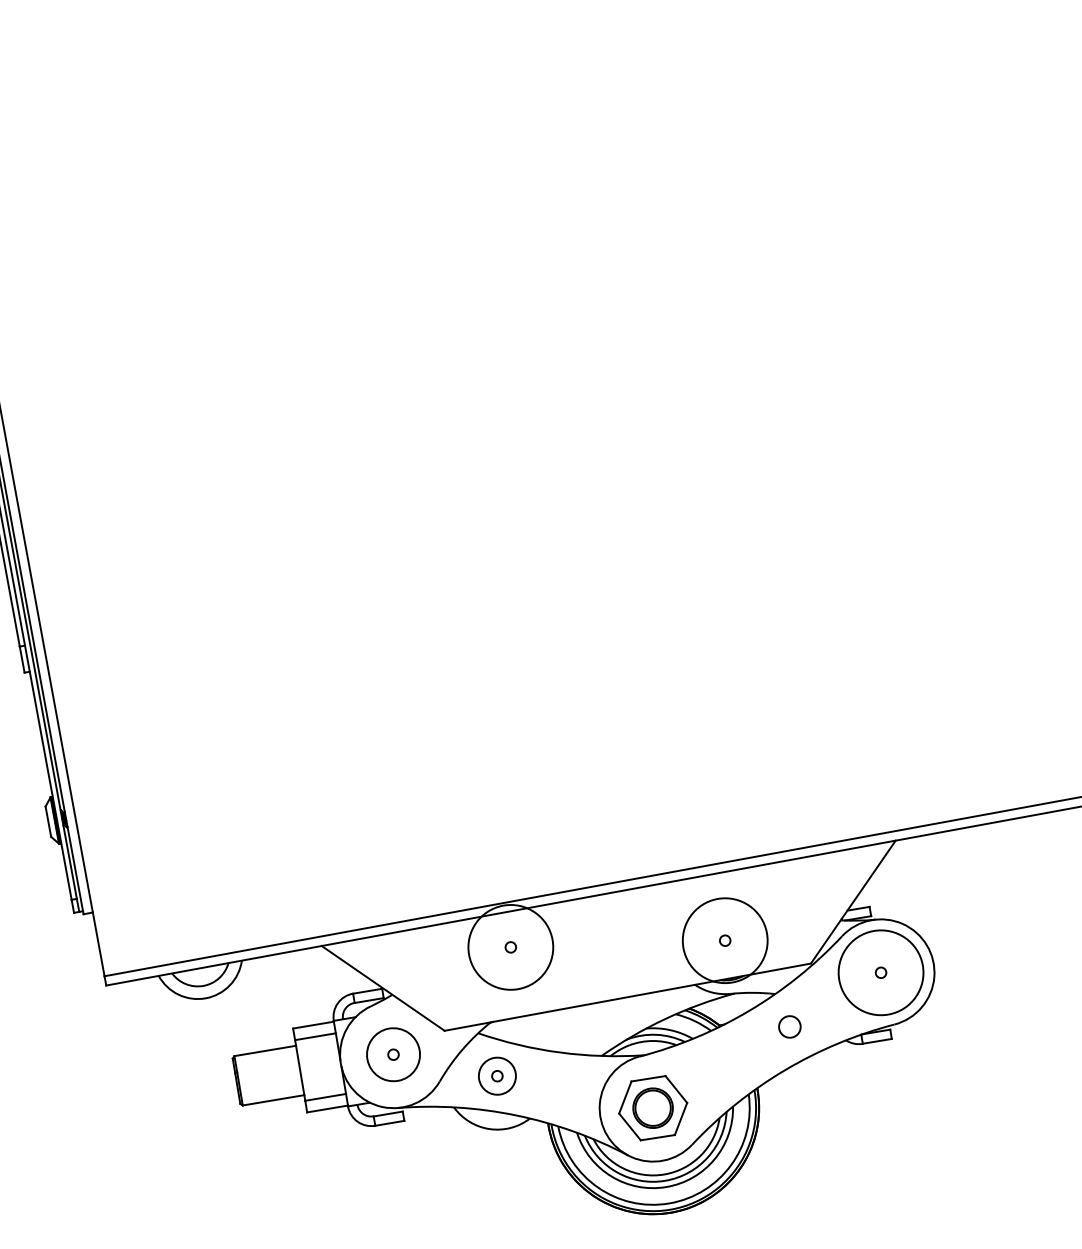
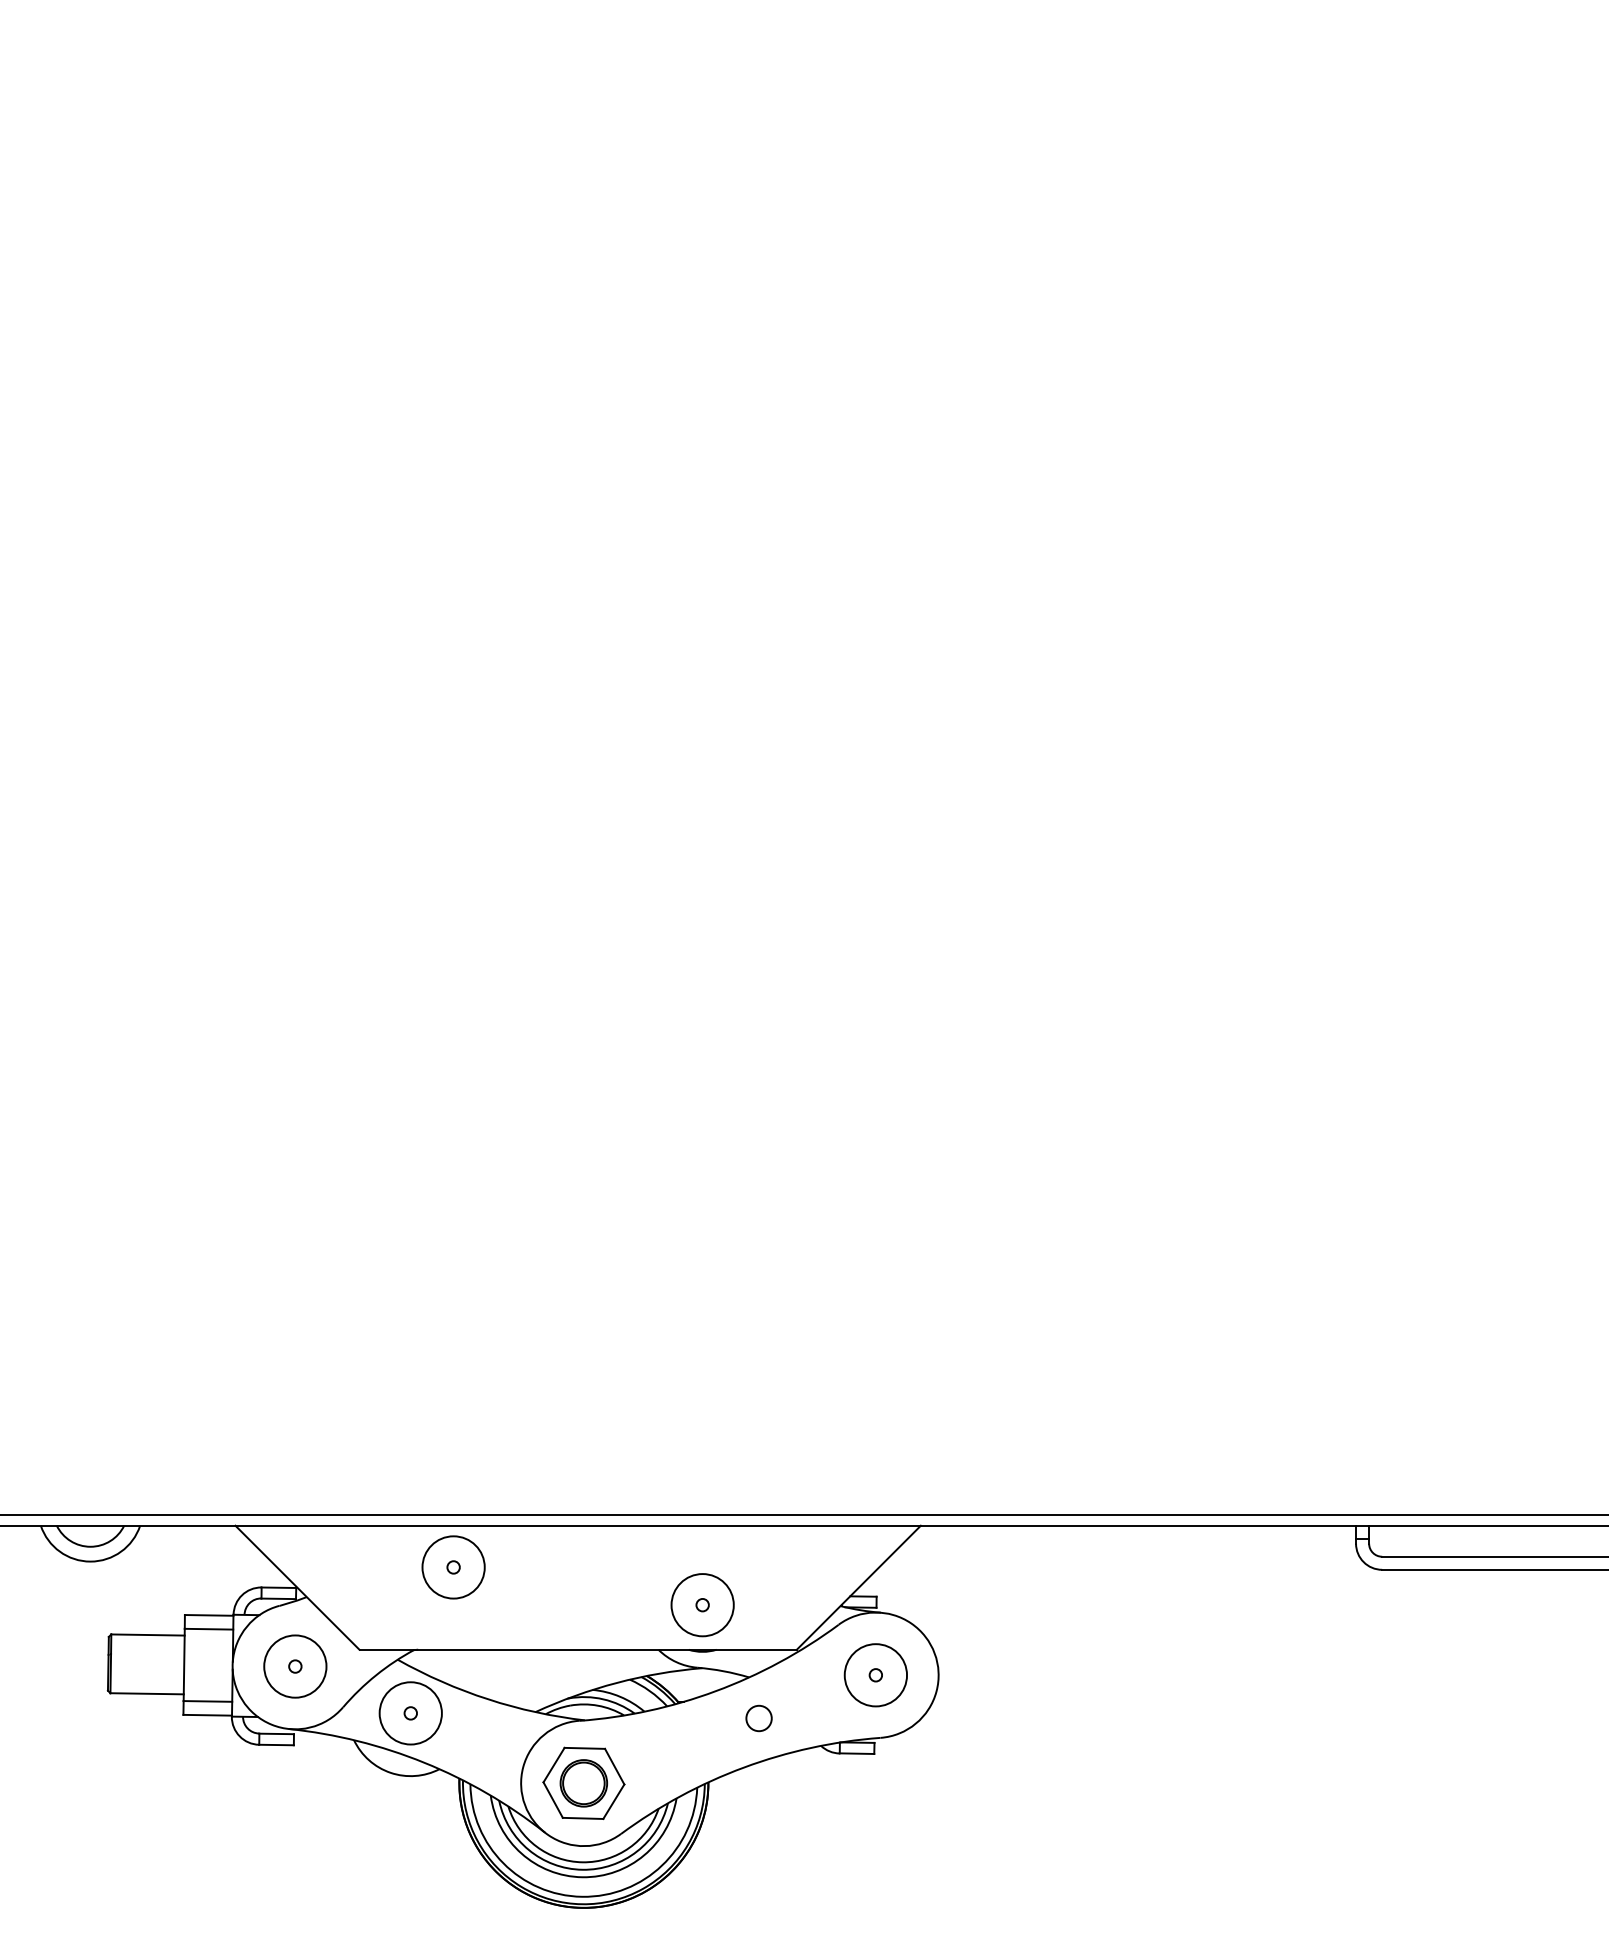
circle: (725, 941) -> (702, 1605), size x0.62
circle: (510, 947) -> (453, 1567), size x0.62
circle: (880, 973) -> (875, 1675), size x0.62
circle: (497, 1076) -> (410, 1713), size x1.43

